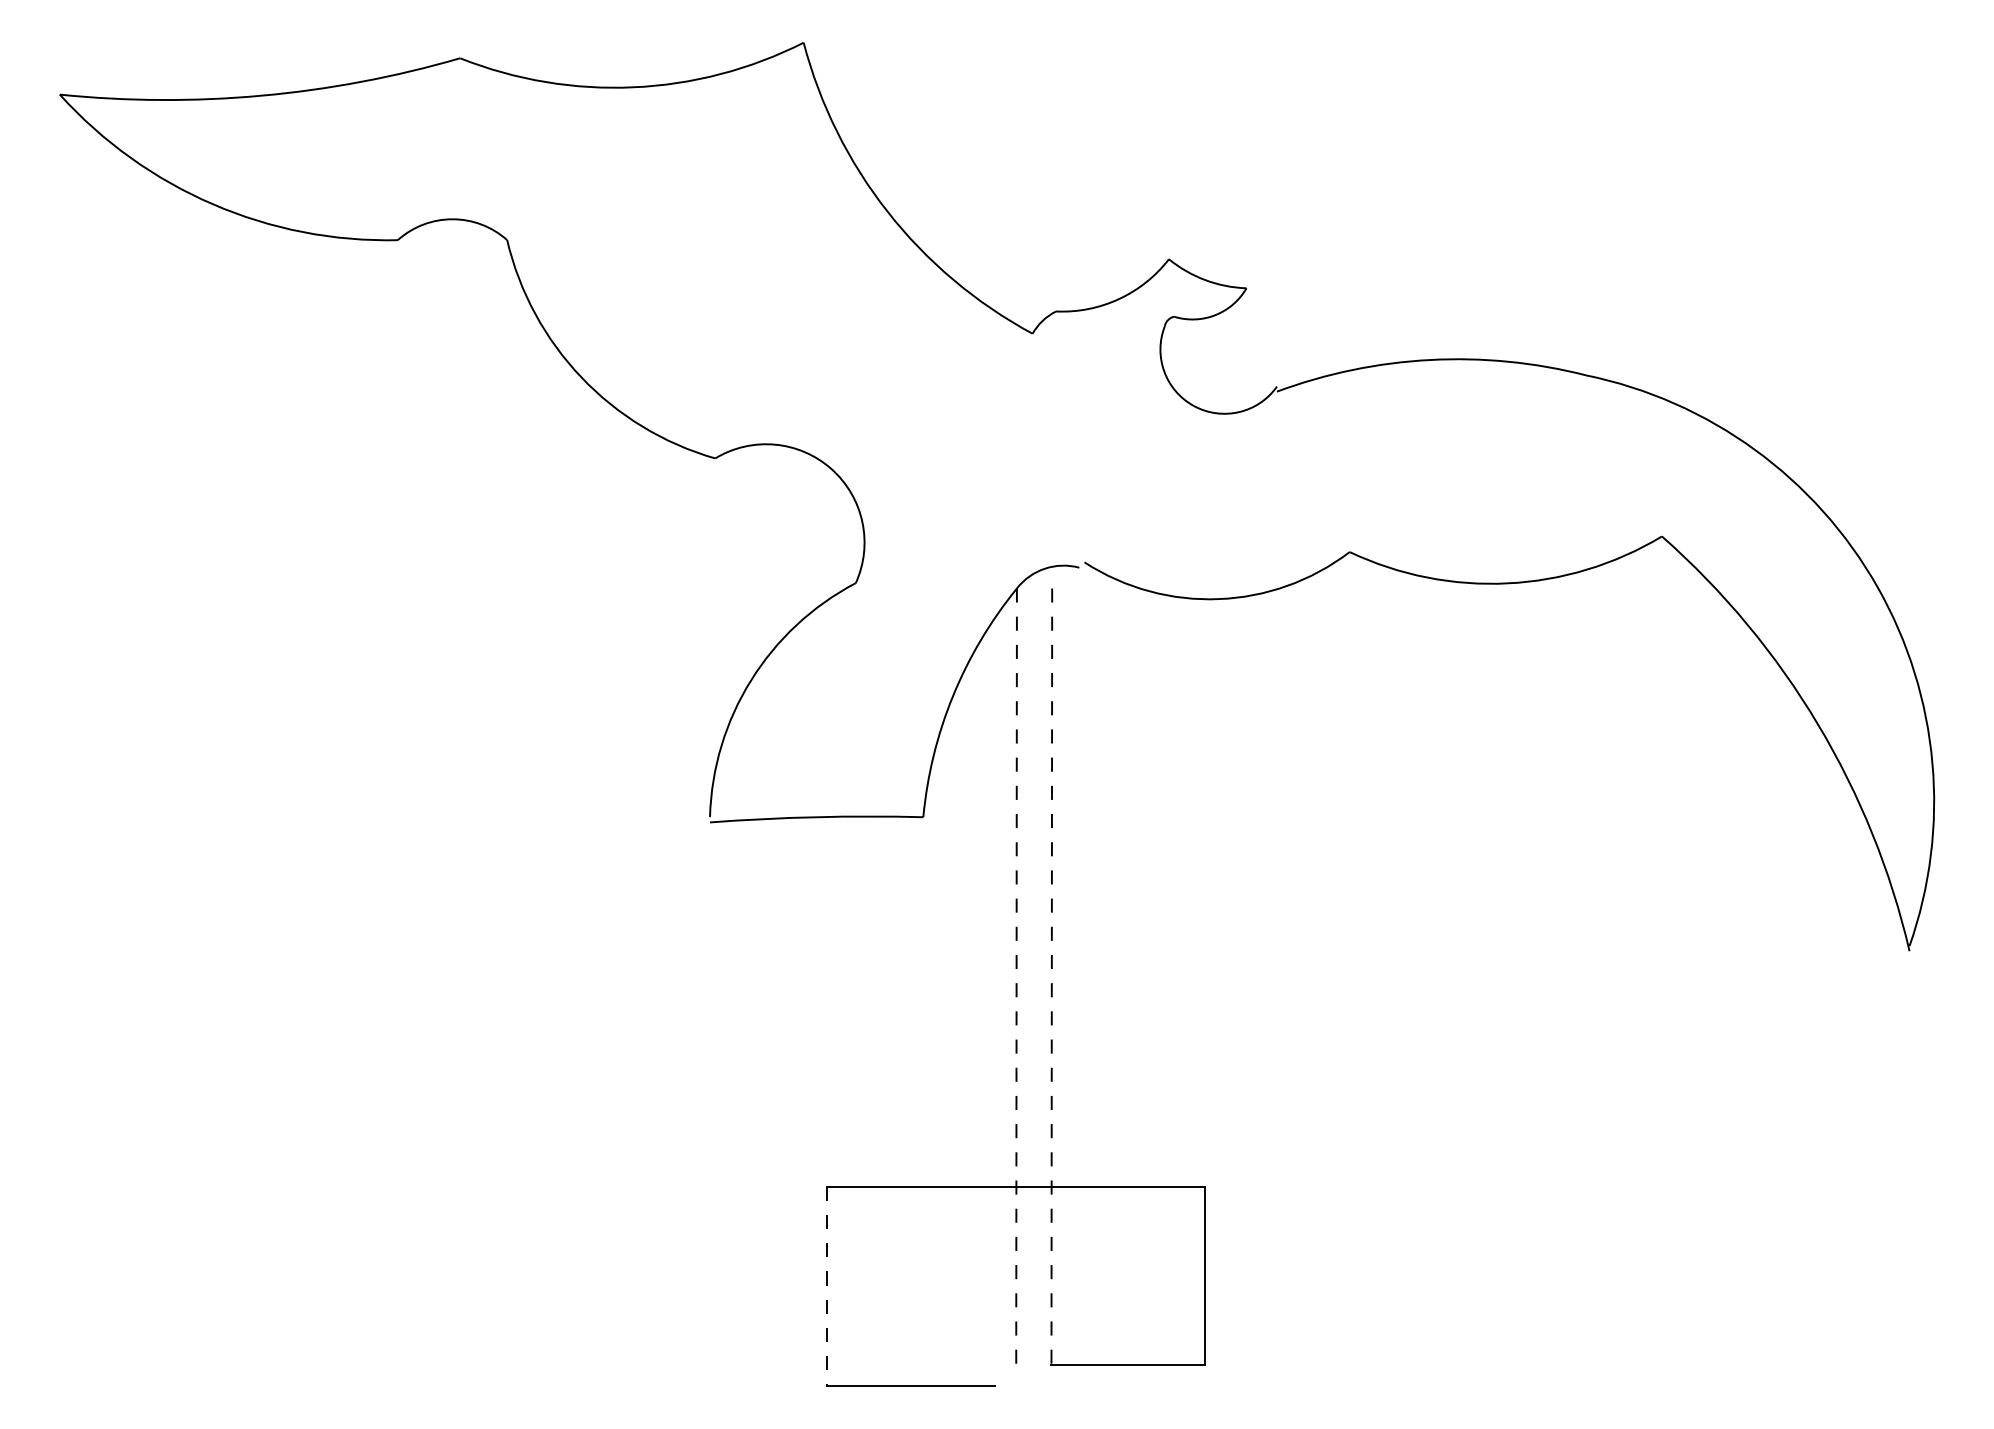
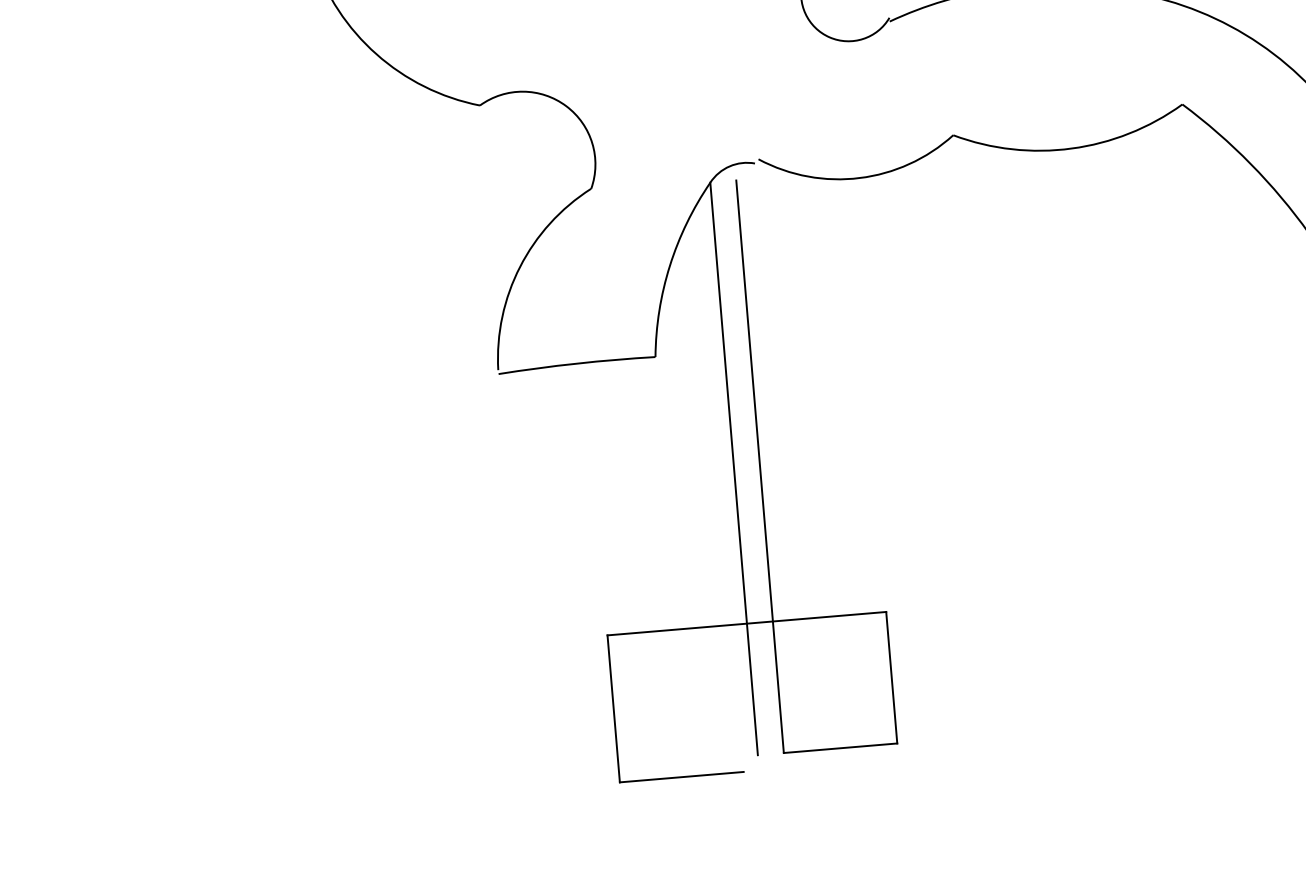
line: (1016, 977) -> (734, 469), dashed -> solid
line: (1051, 977) -> (759, 467), dashed -> solid
line: (827, 1286) -> (613, 708), dashed -> solid

